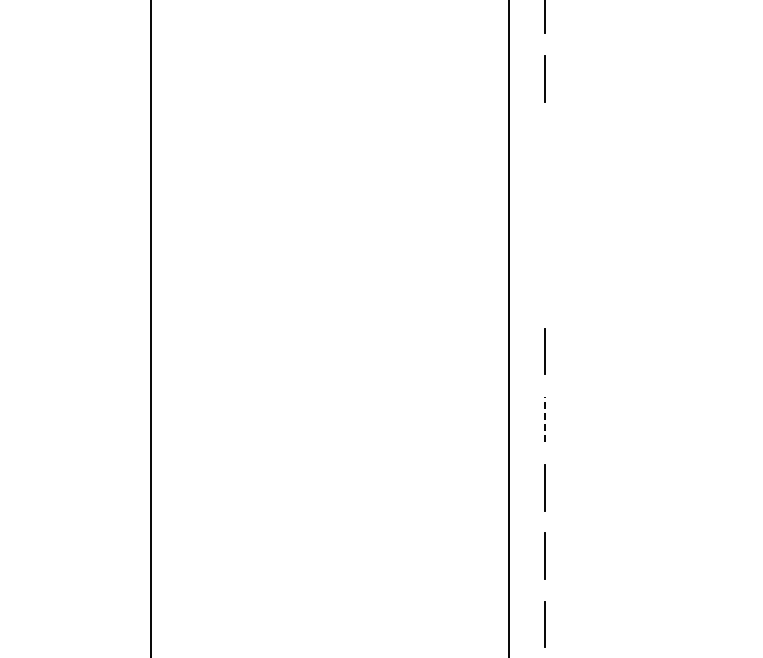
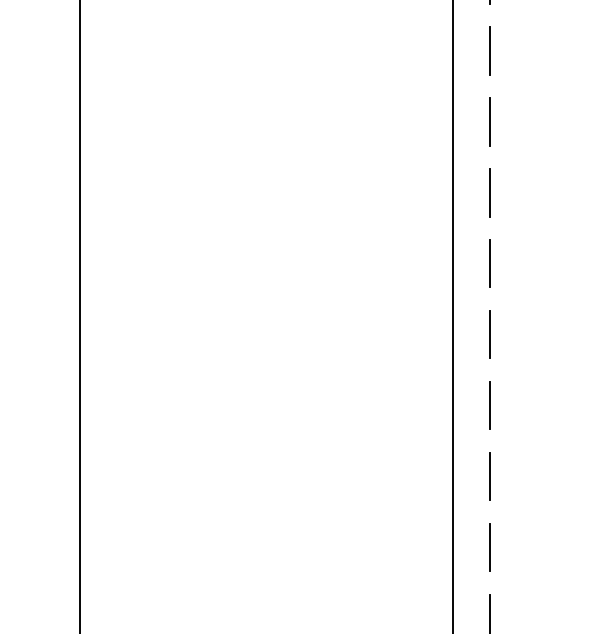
line: (544, 146) -> (489, 121), added
line: (544, 214) -> (489, 192), added
line: (544, 283) -> (489, 263), added
line: (544, 419) -> (489, 405), dashed -> solid

